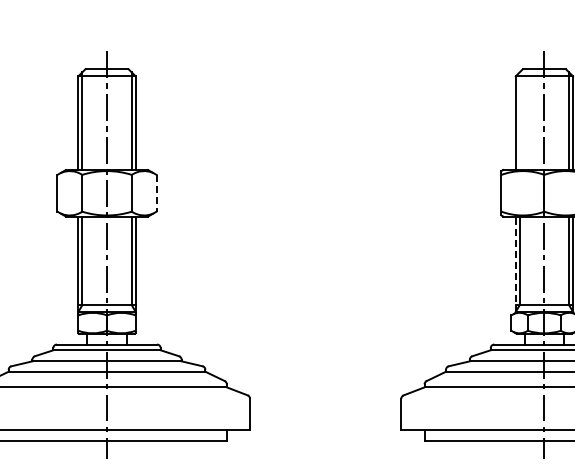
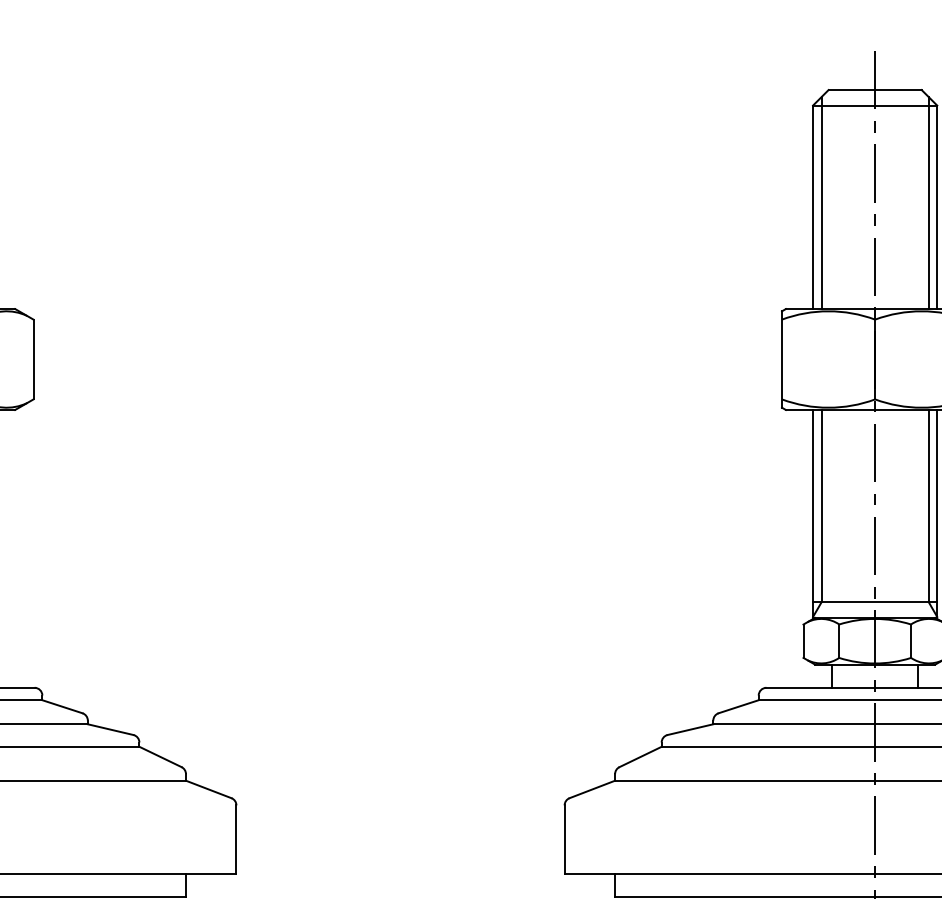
line: (519, 121) -> (821, 203), added
line: (156, 193) -> (33, 359), dashed -> solid
line: (515, 264) -> (812, 514), dashed -> solid

